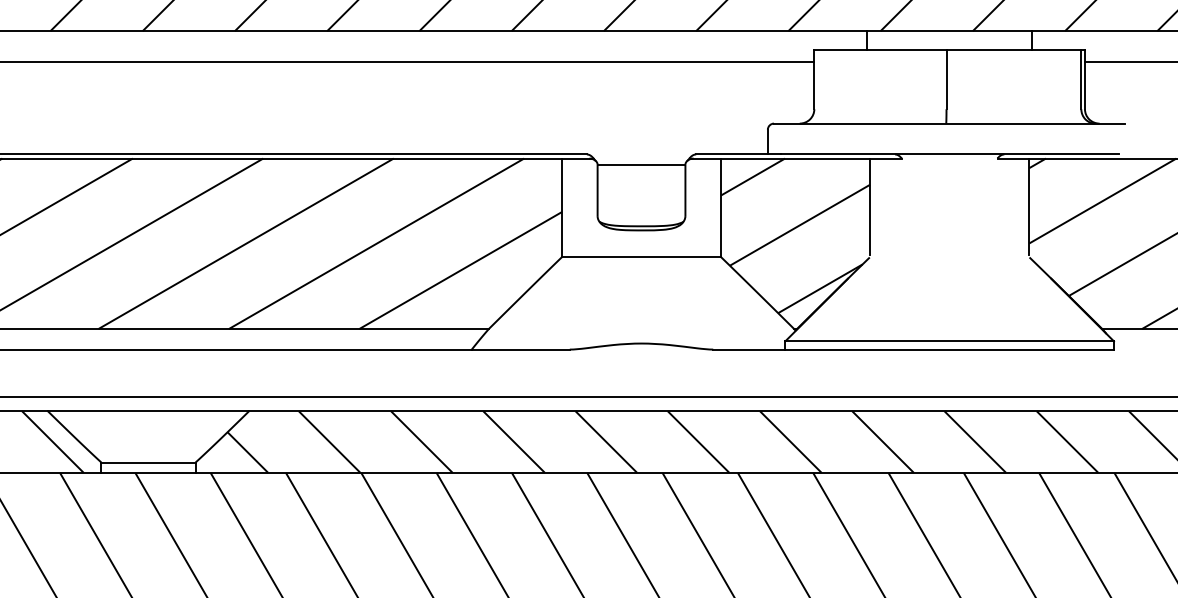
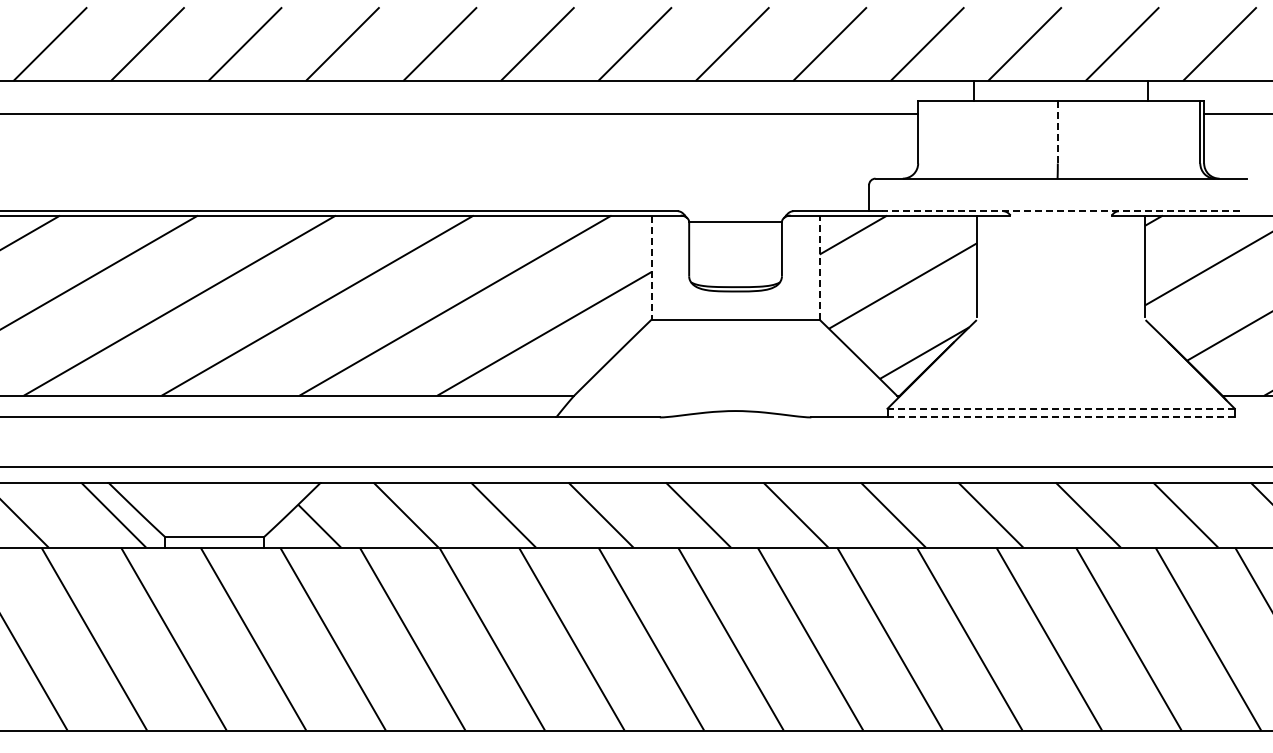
line: (946, 78) -> (1057, 131), solid -> dashed
line: (949, 154) -> (1061, 211), solid -> dashed
line: (720, 207) -> (819, 267), solid -> dashed
line: (561, 208) -> (651, 268), solid -> dashed
line: (949, 341) -> (1061, 408), solid -> dashed
line: (949, 349) -> (1061, 417), solid -> dashed

